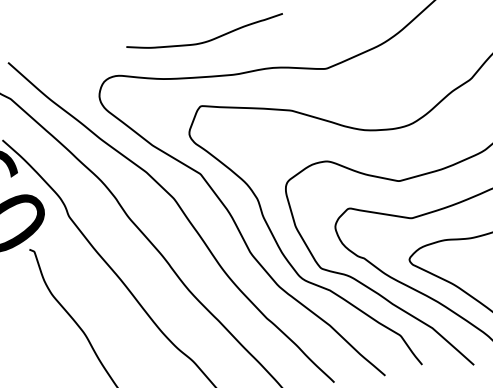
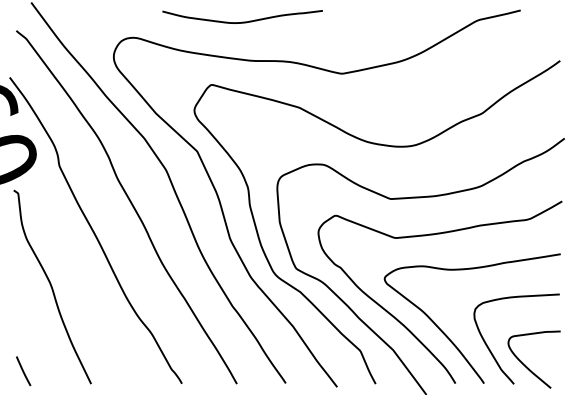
curve: (206, 40) -> (242, 21), moved

